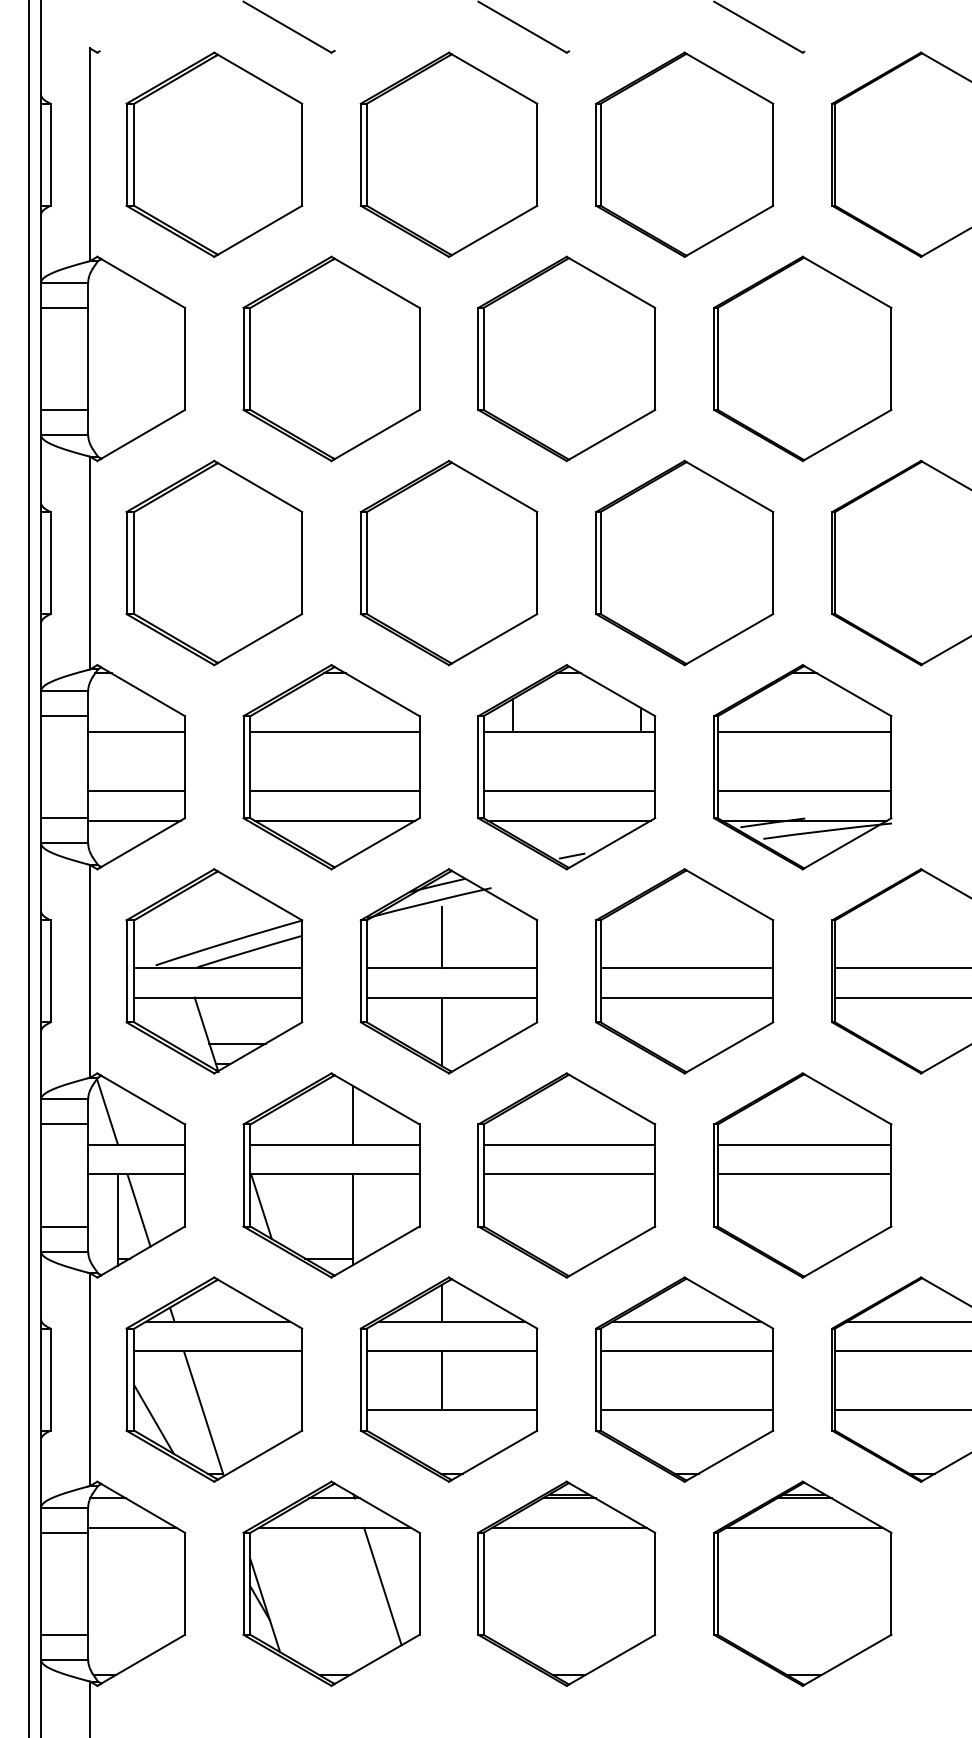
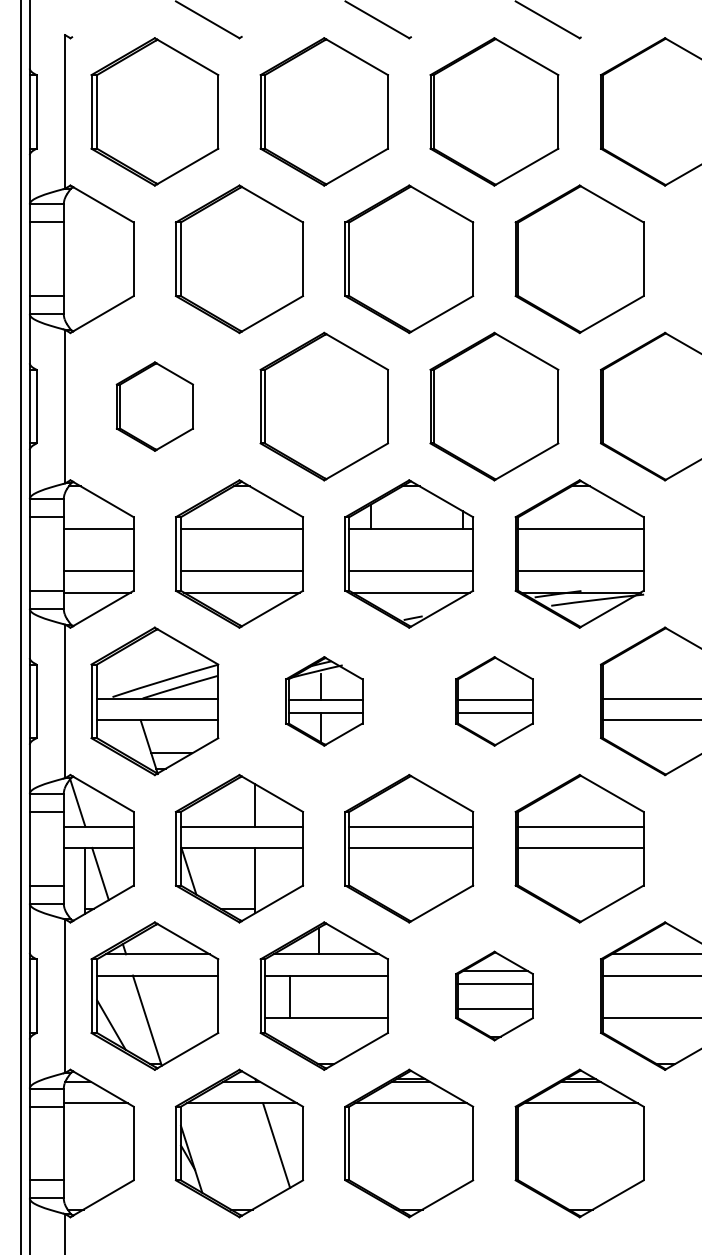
part: (214, 562) -> (155, 406), size x0.6
part: (448, 971) -> (323, 701), size x0.6
part: (684, 971) -> (494, 701), size x0.6
part: (684, 1379) -> (494, 996), size x0.6
line: (441, 1380) -> (289, 996), moved

